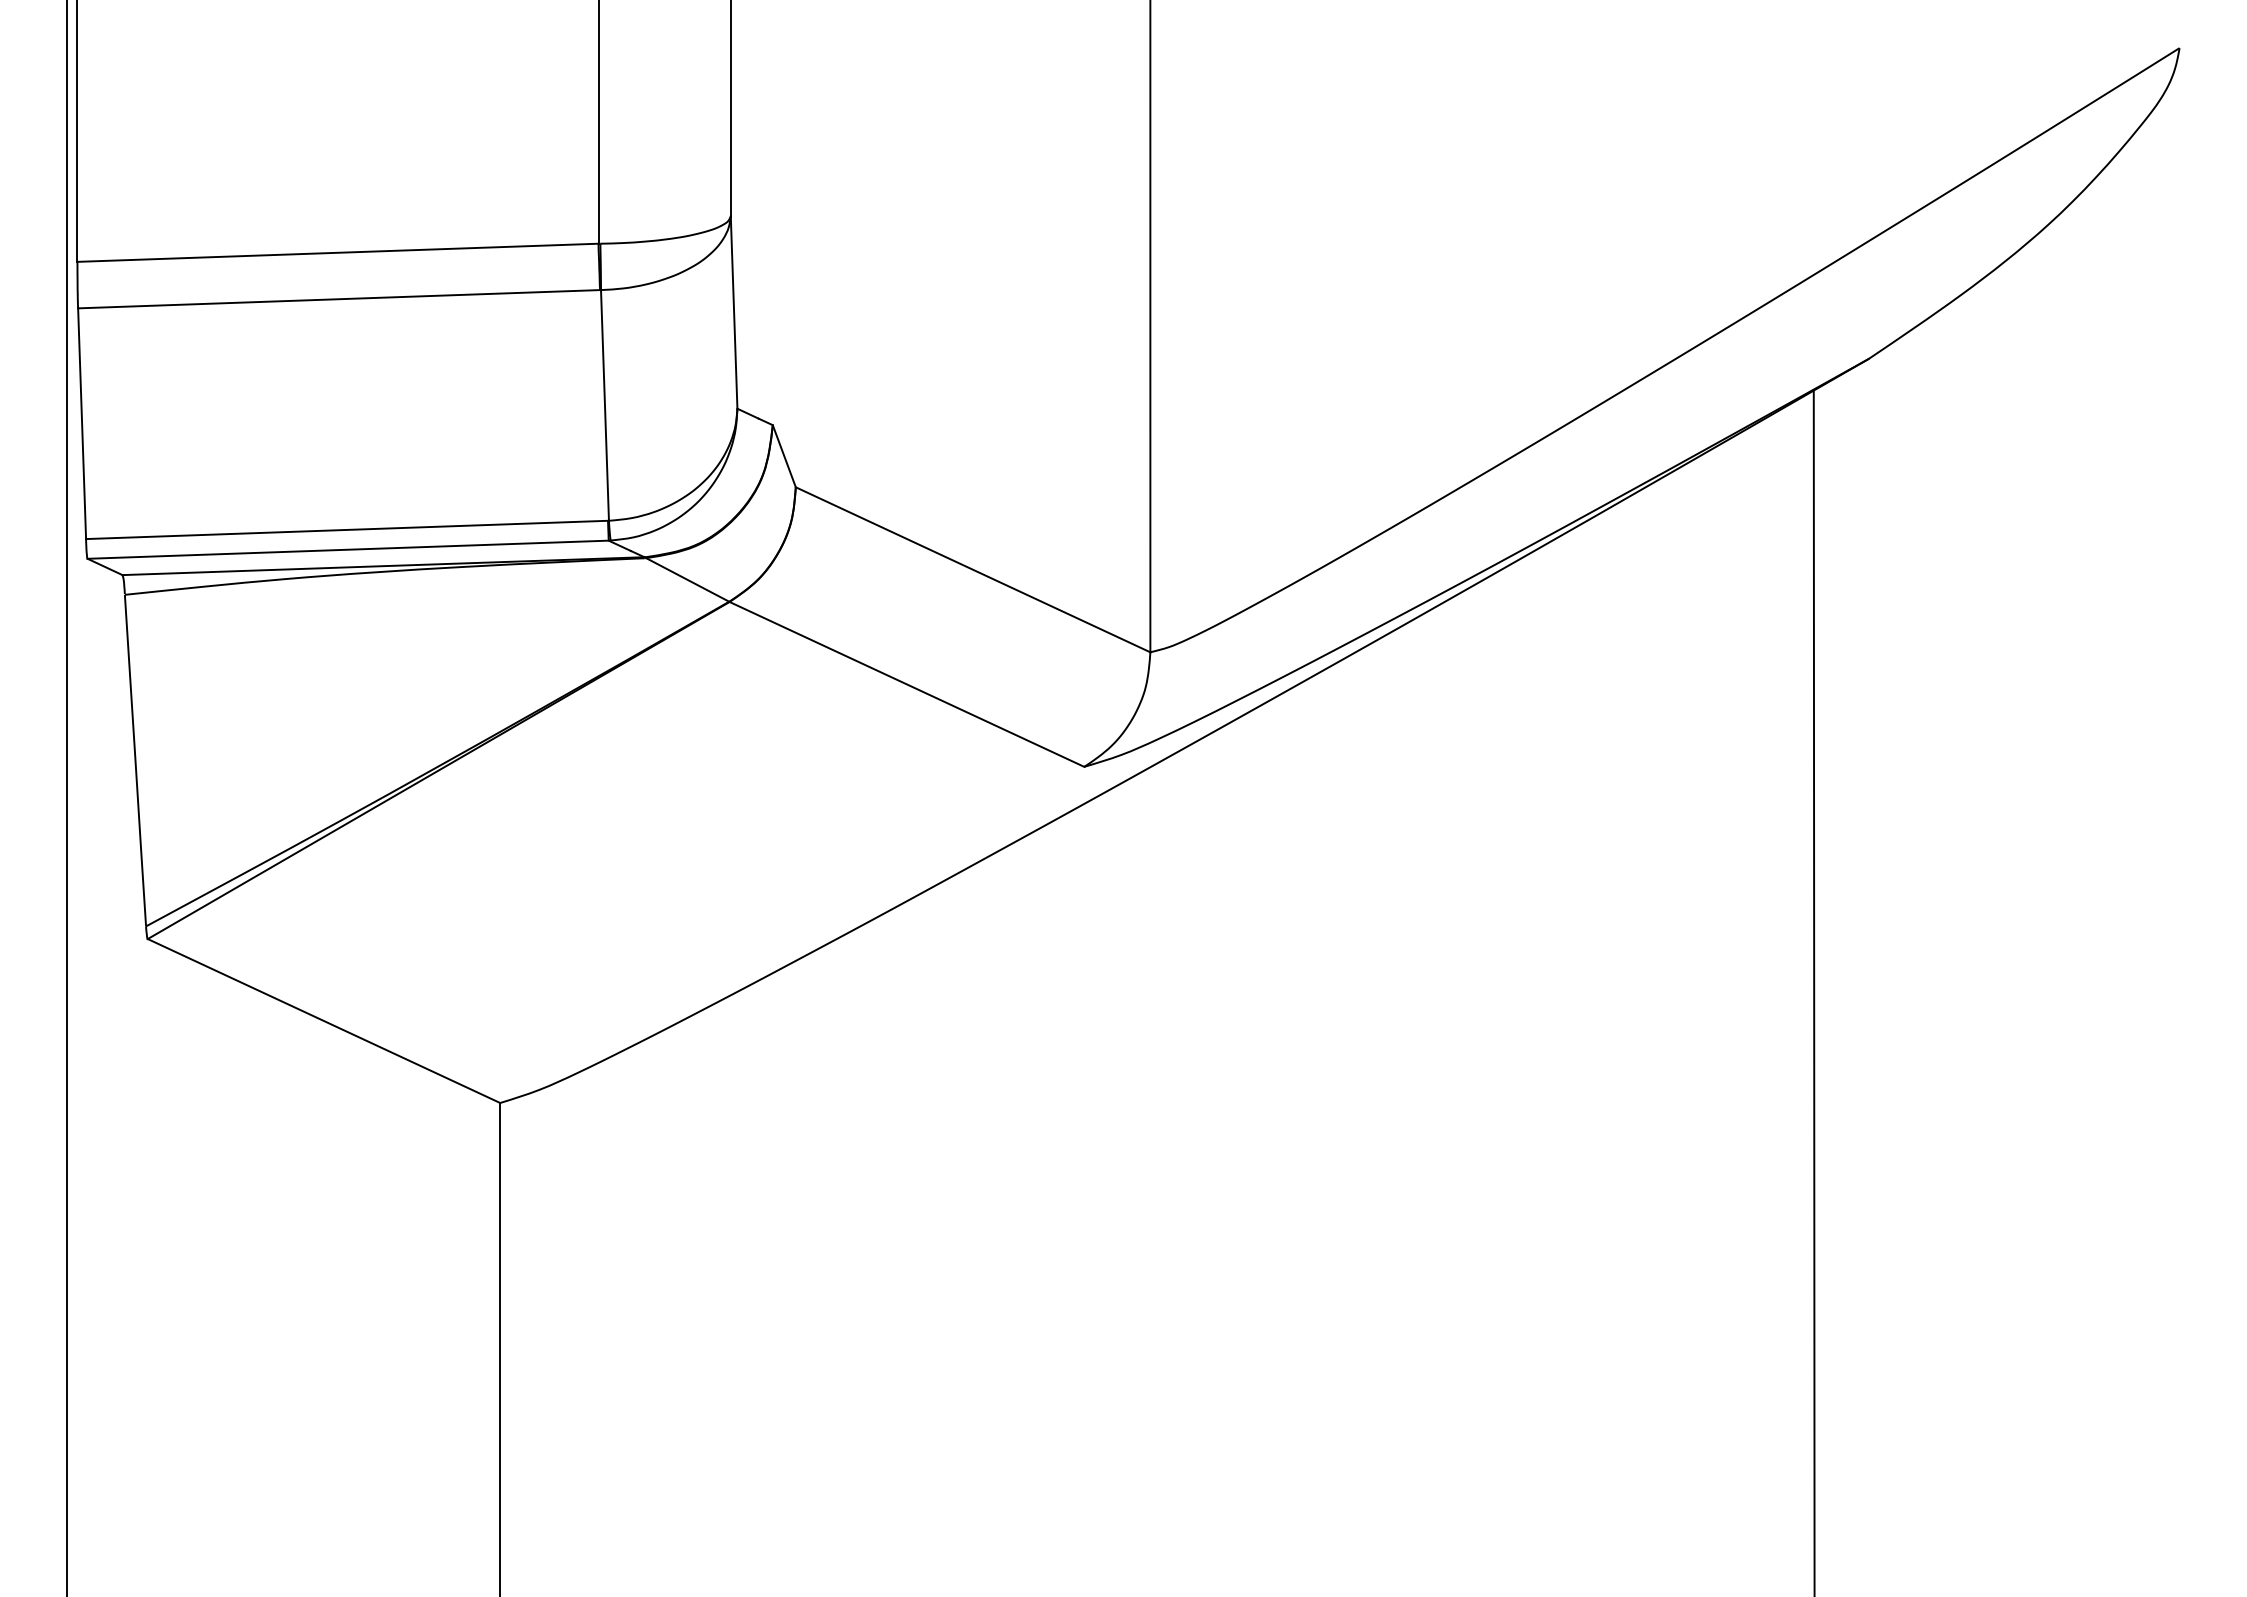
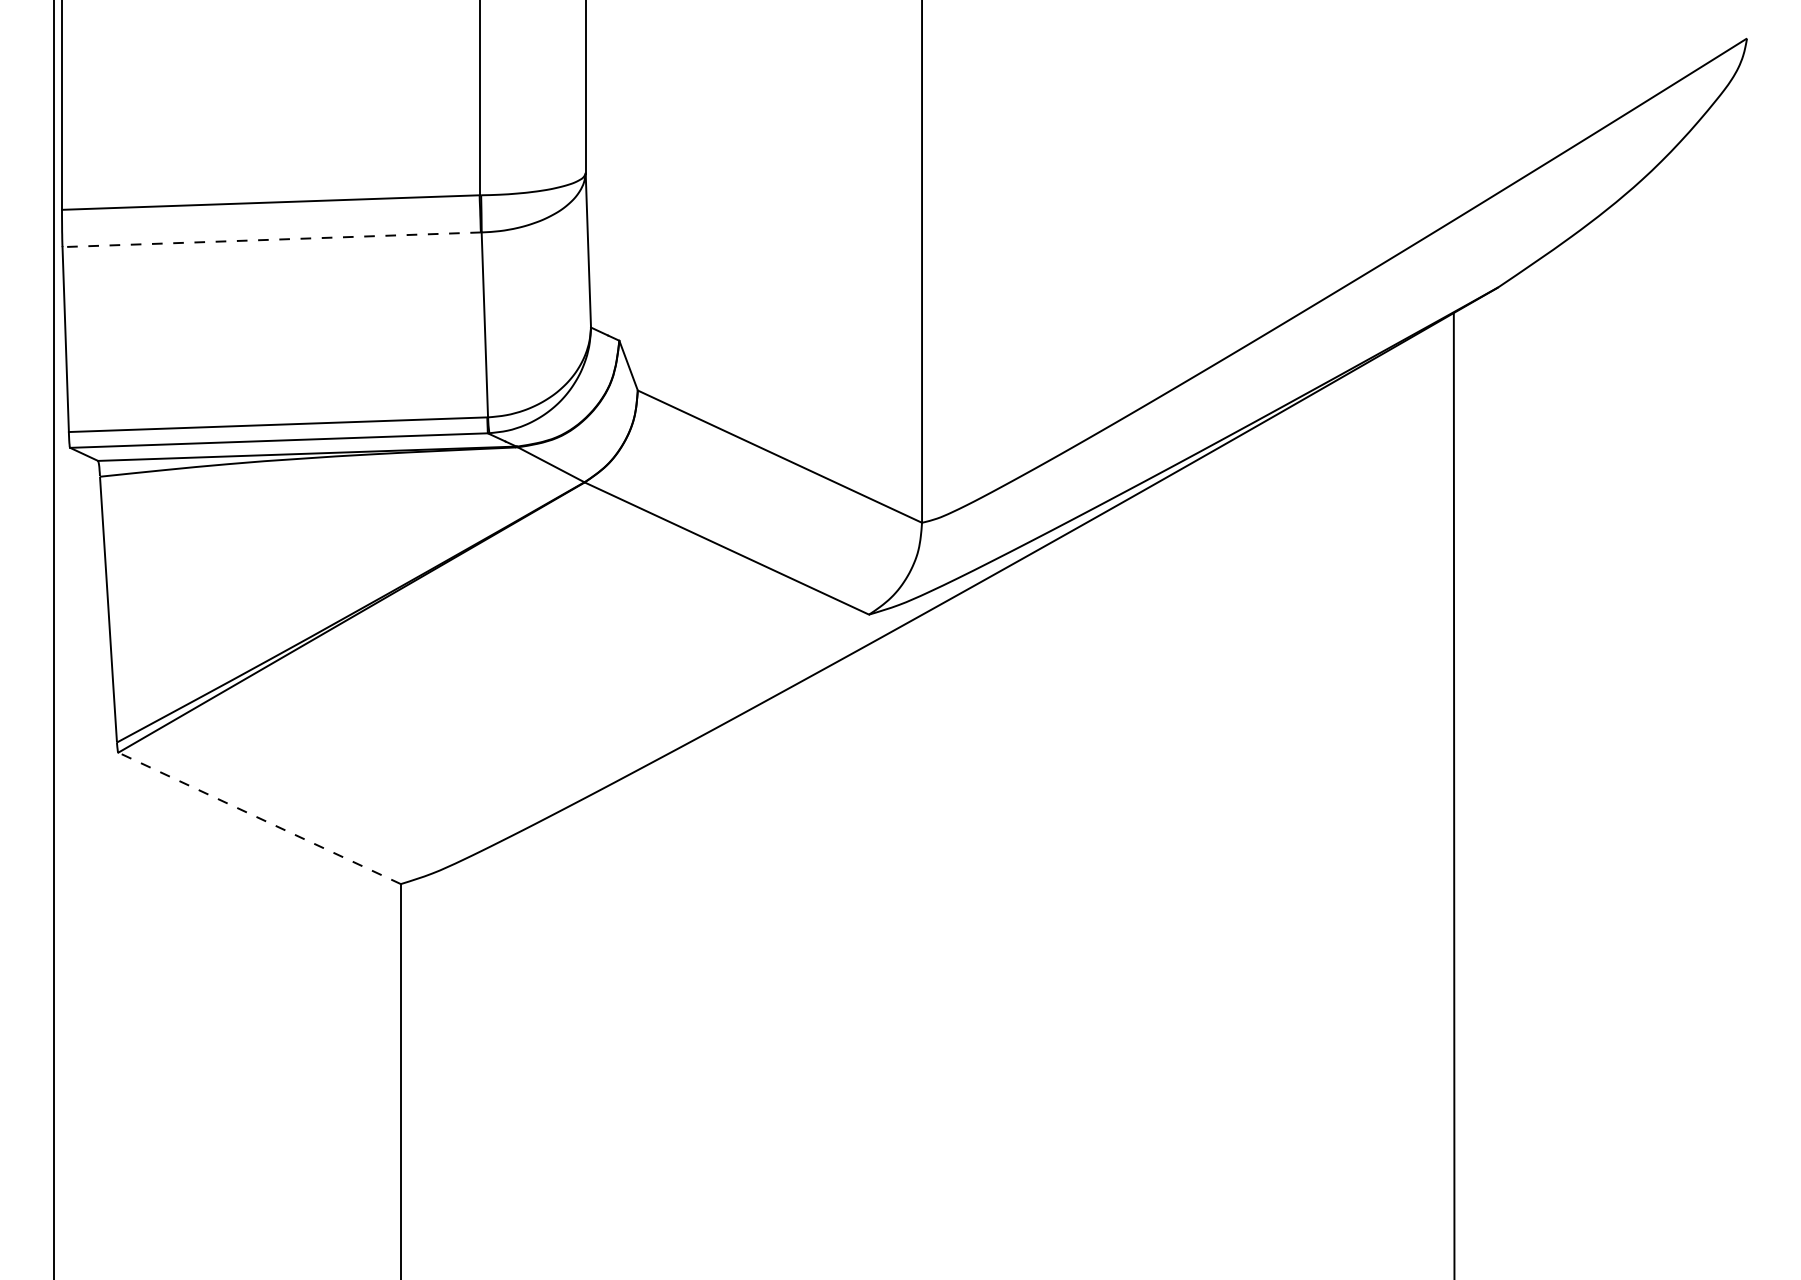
line: (338, 299) -> (271, 240), solid -> dashed
line: (323, 1020) -> (259, 817), solid -> dashed

